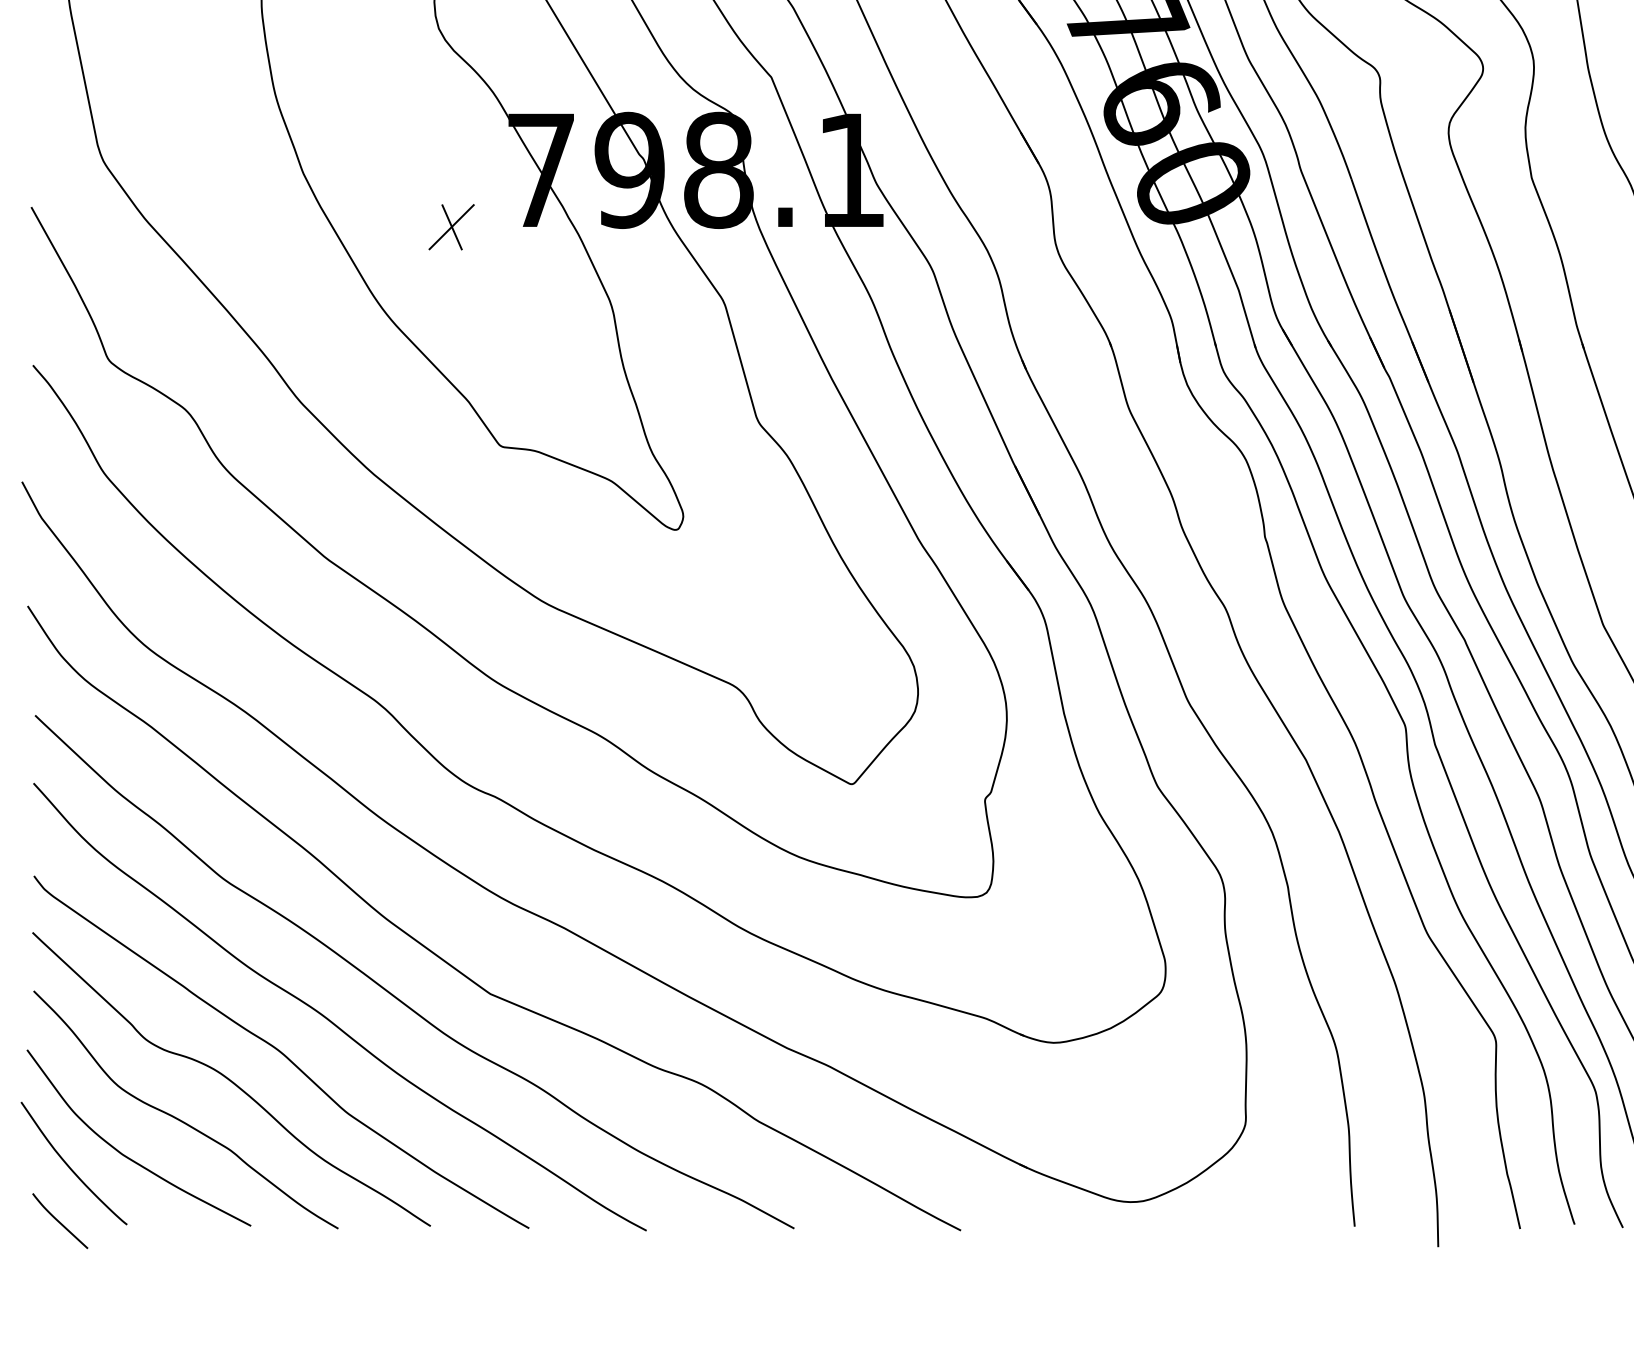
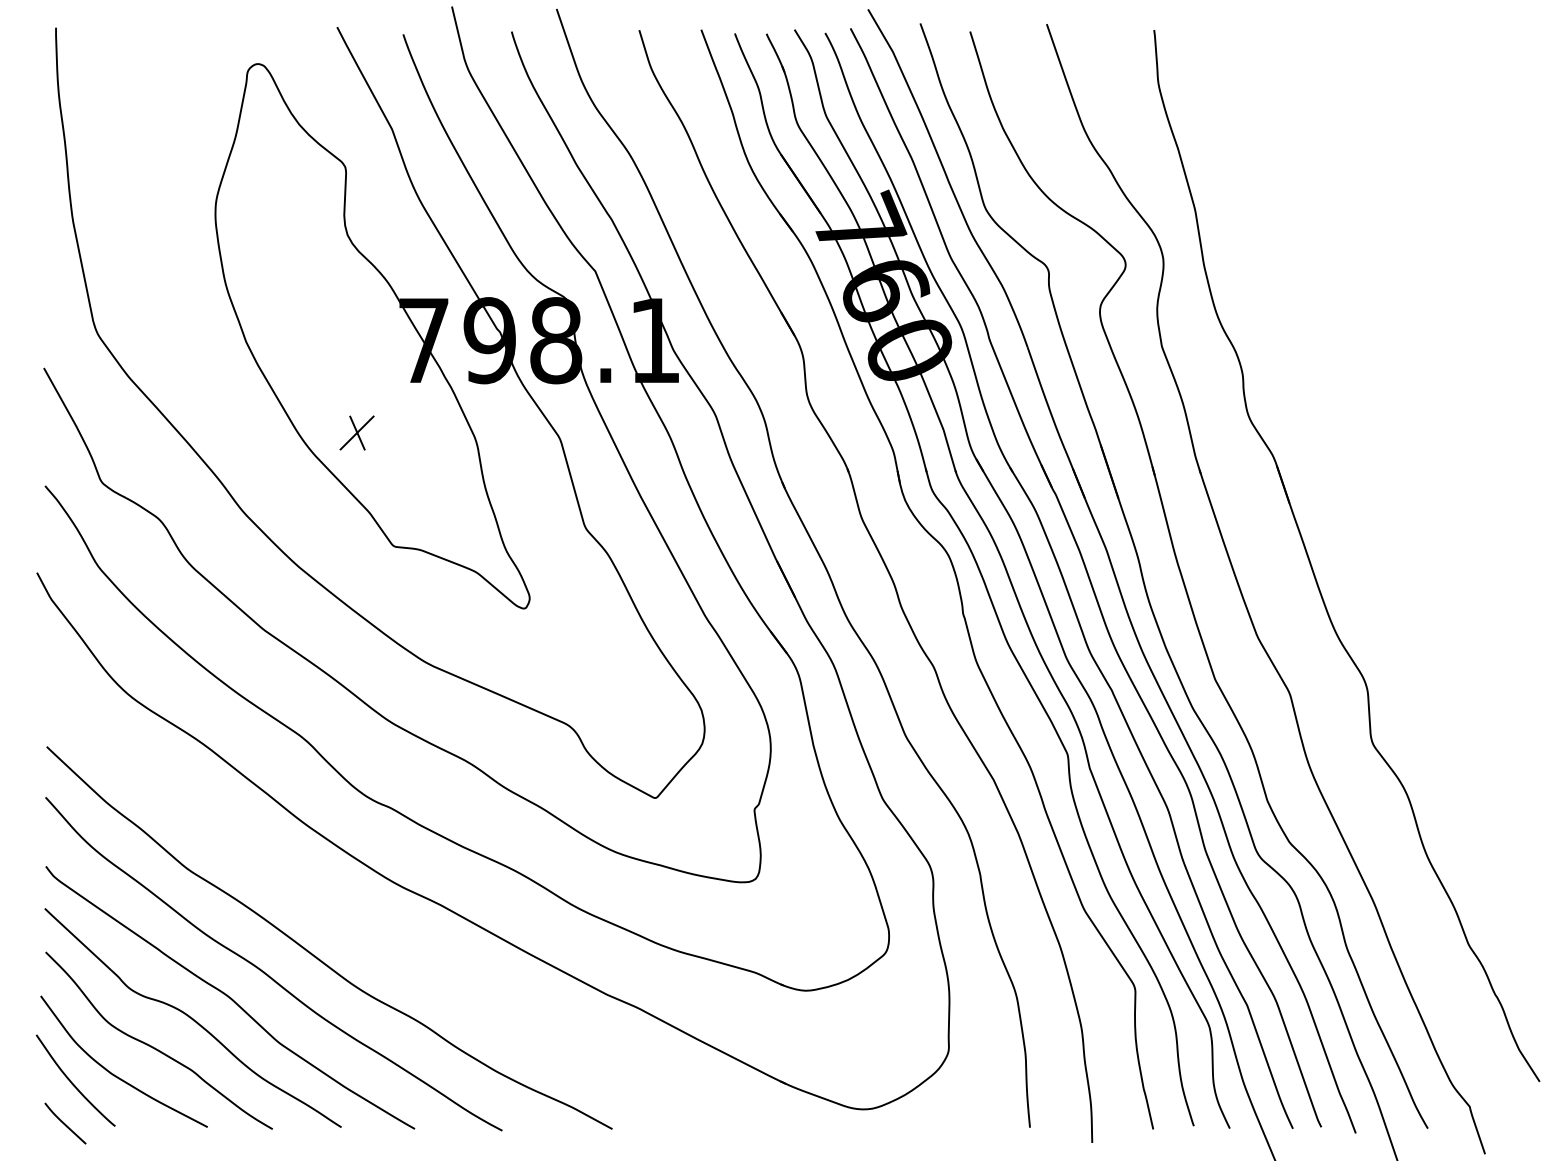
part: (450, 226) -> (356, 432), moved
curve: (456, 967) -> (360, 934), removed

